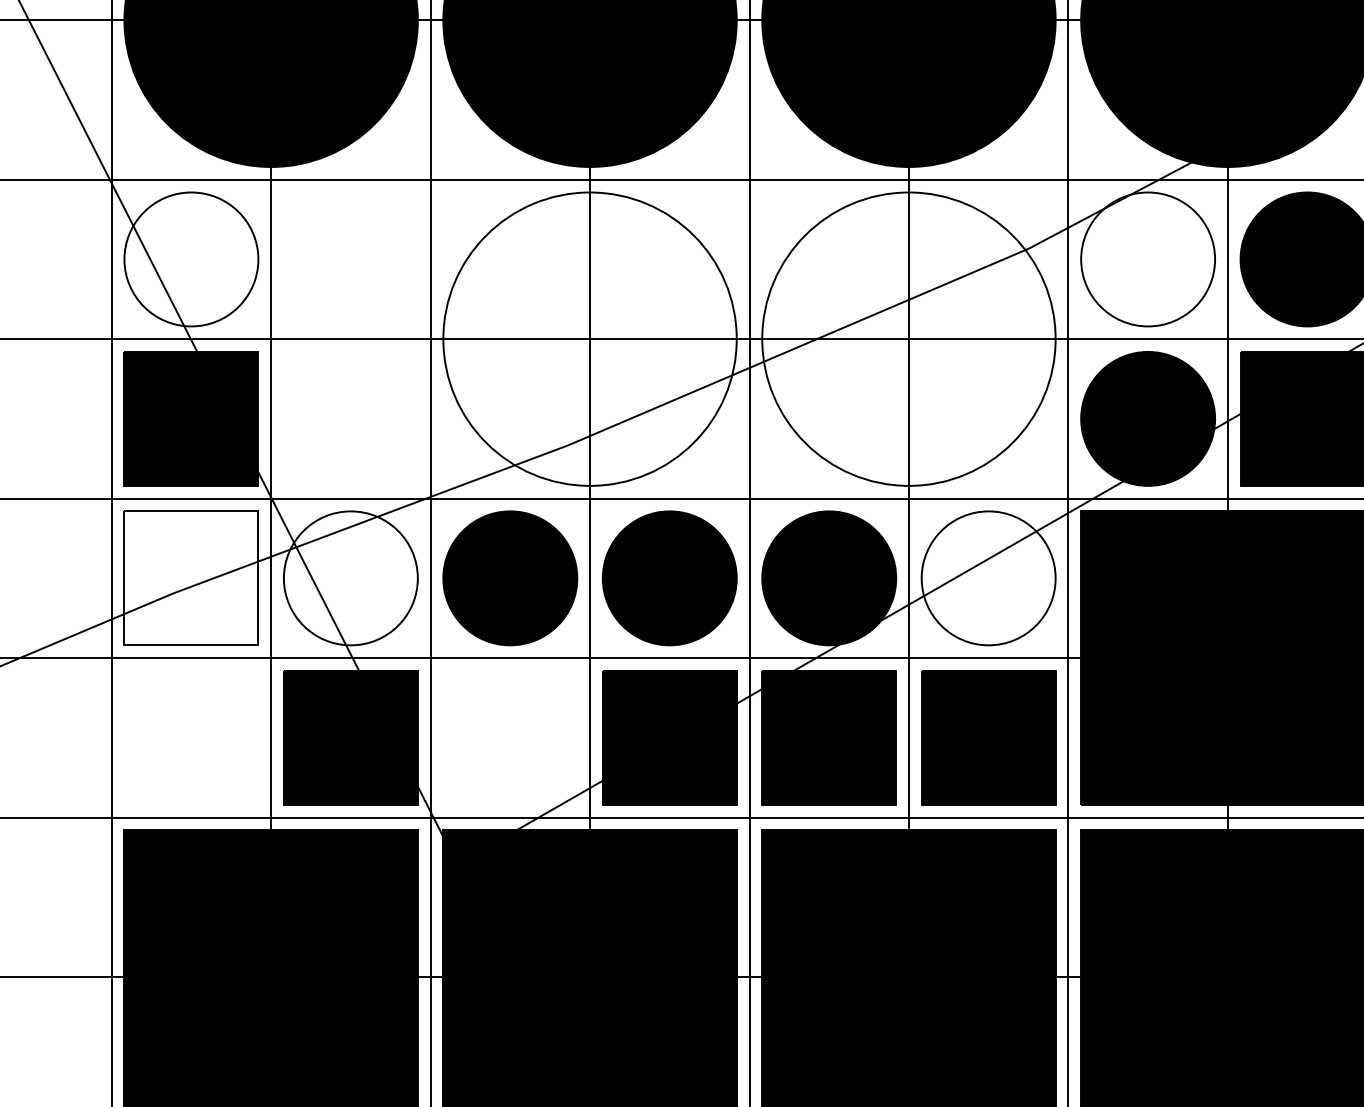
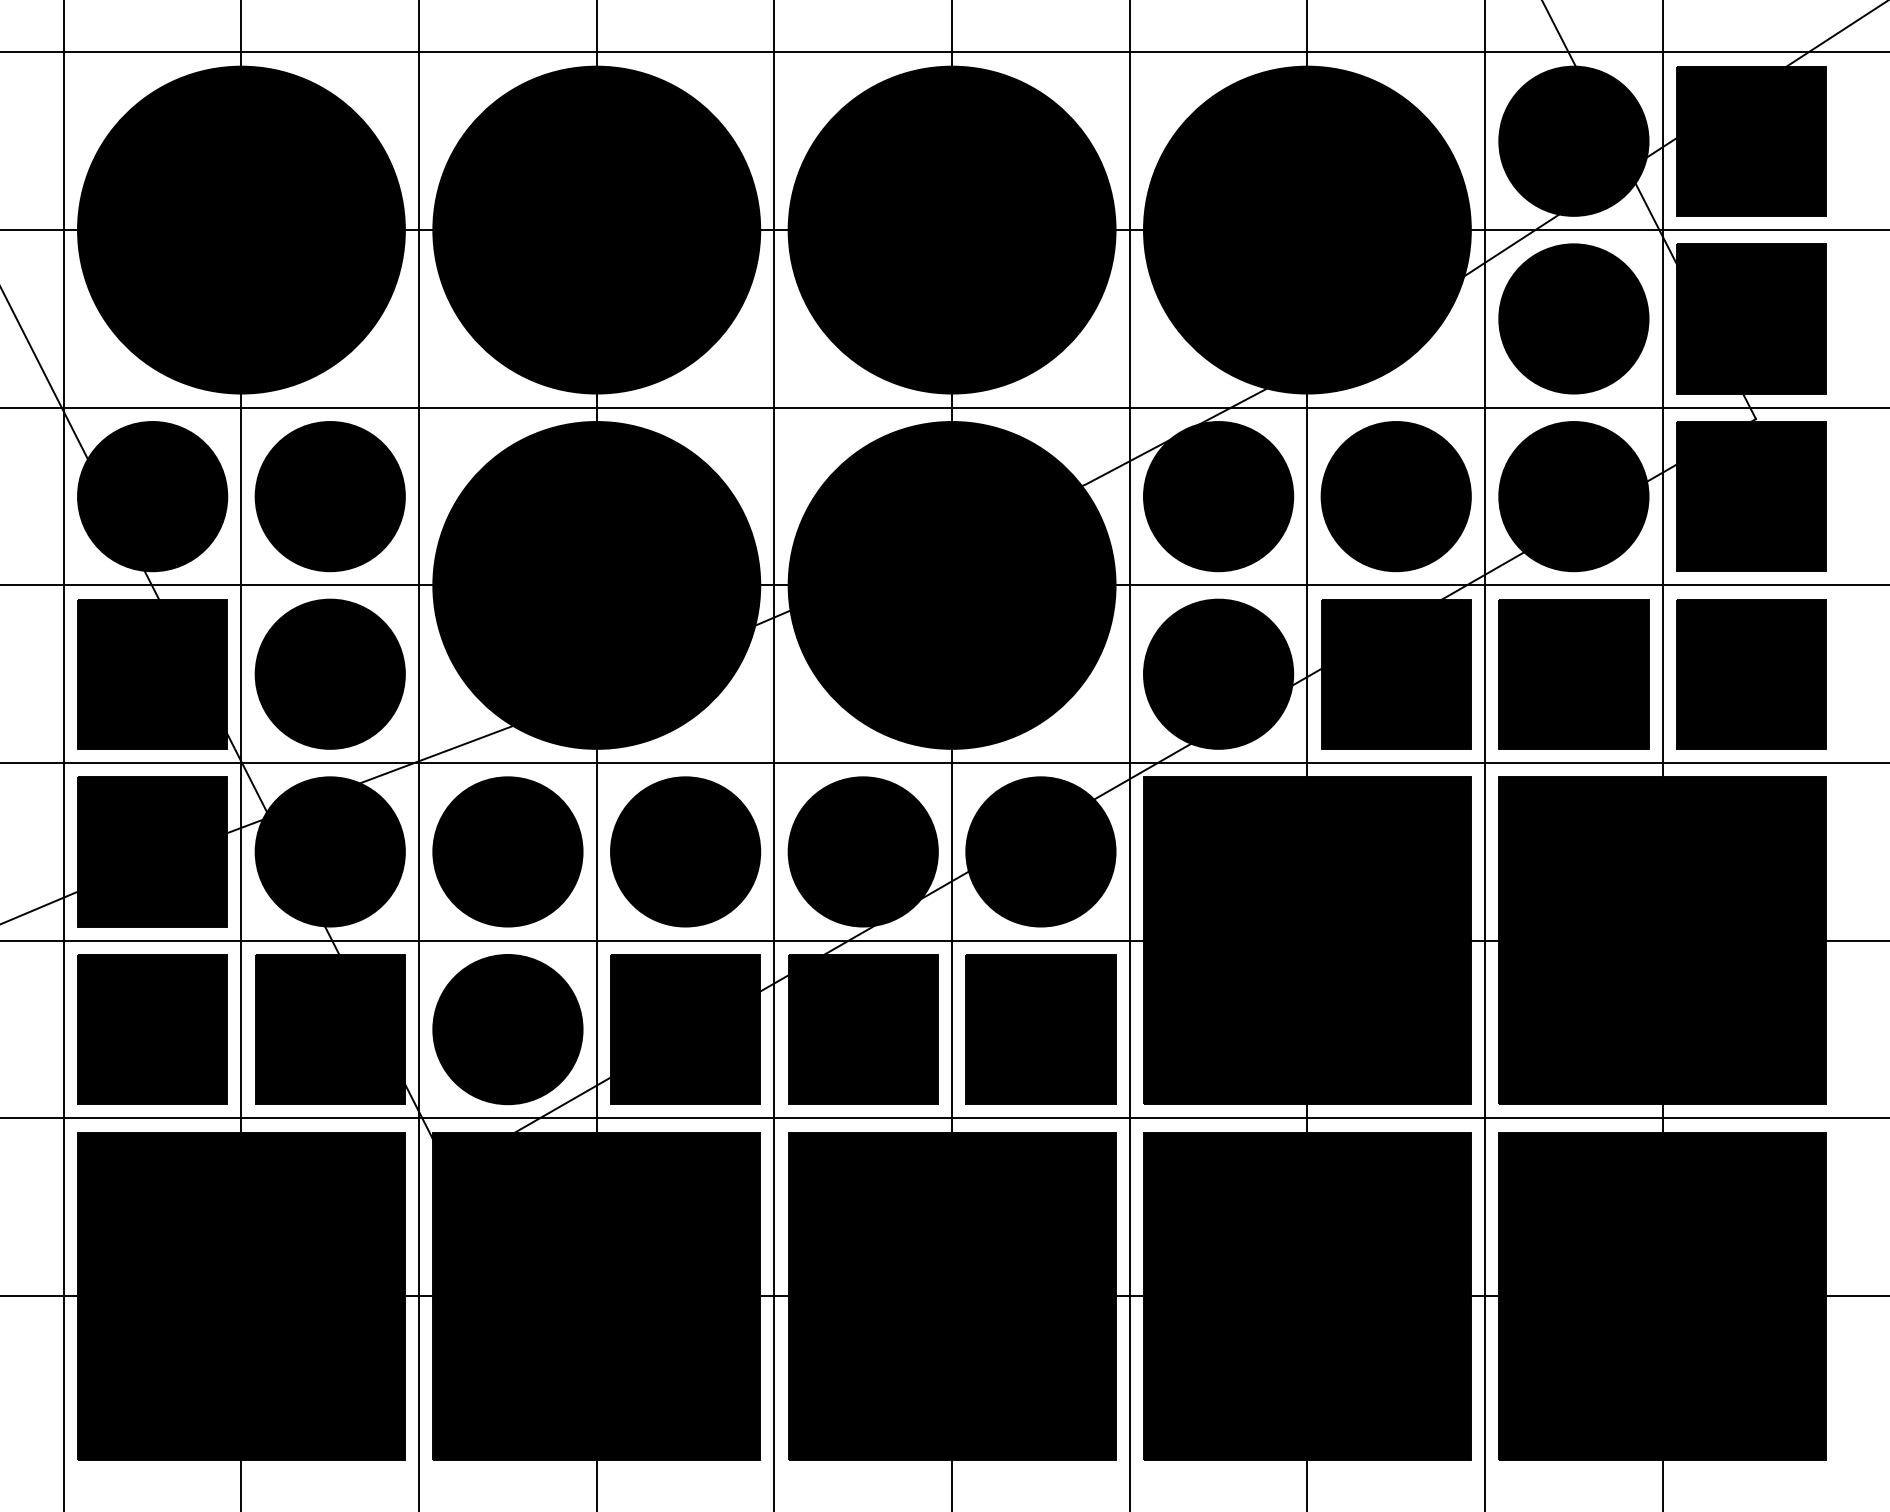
fill: (191, 259) -> (152, 496), added
part: (350, 259) -> (329, 496), added
fill: (1148, 259) -> (1218, 496), added
fill: (589, 338) -> (596, 584), added
fill: (908, 338) -> (951, 584), added
part: (350, 418) -> (329, 673), added
fill: (191, 577) -> (152, 851), added
fill: (350, 577) -> (329, 851), added
fill: (988, 577) -> (1040, 851), added
part: (191, 737) -> (152, 1029), added
part: (509, 737) -> (507, 1029), added

